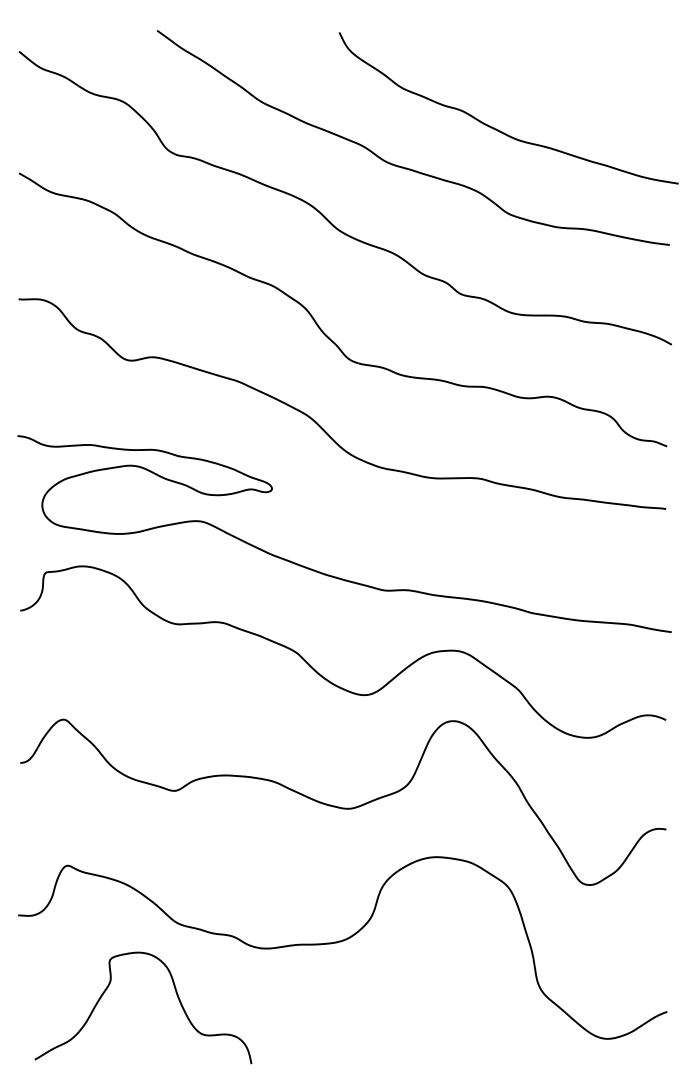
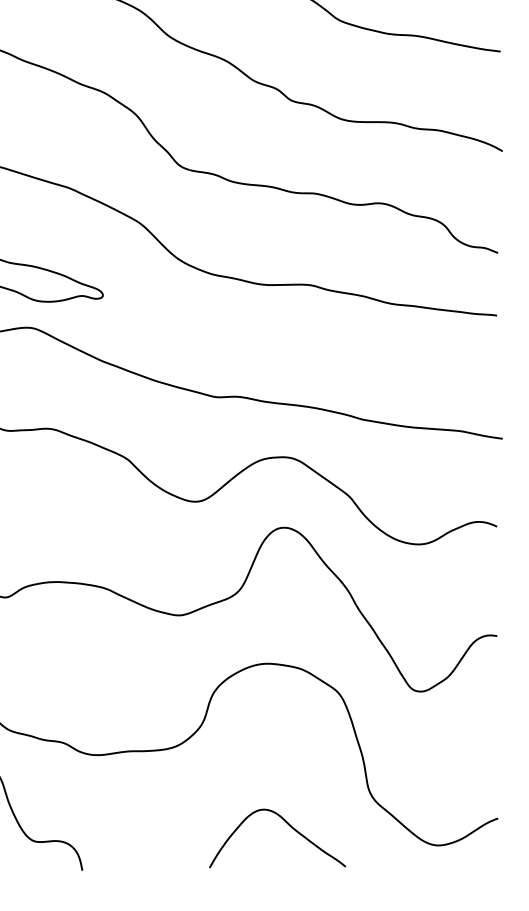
curve: (458, 1019) -> (289, 826), added

